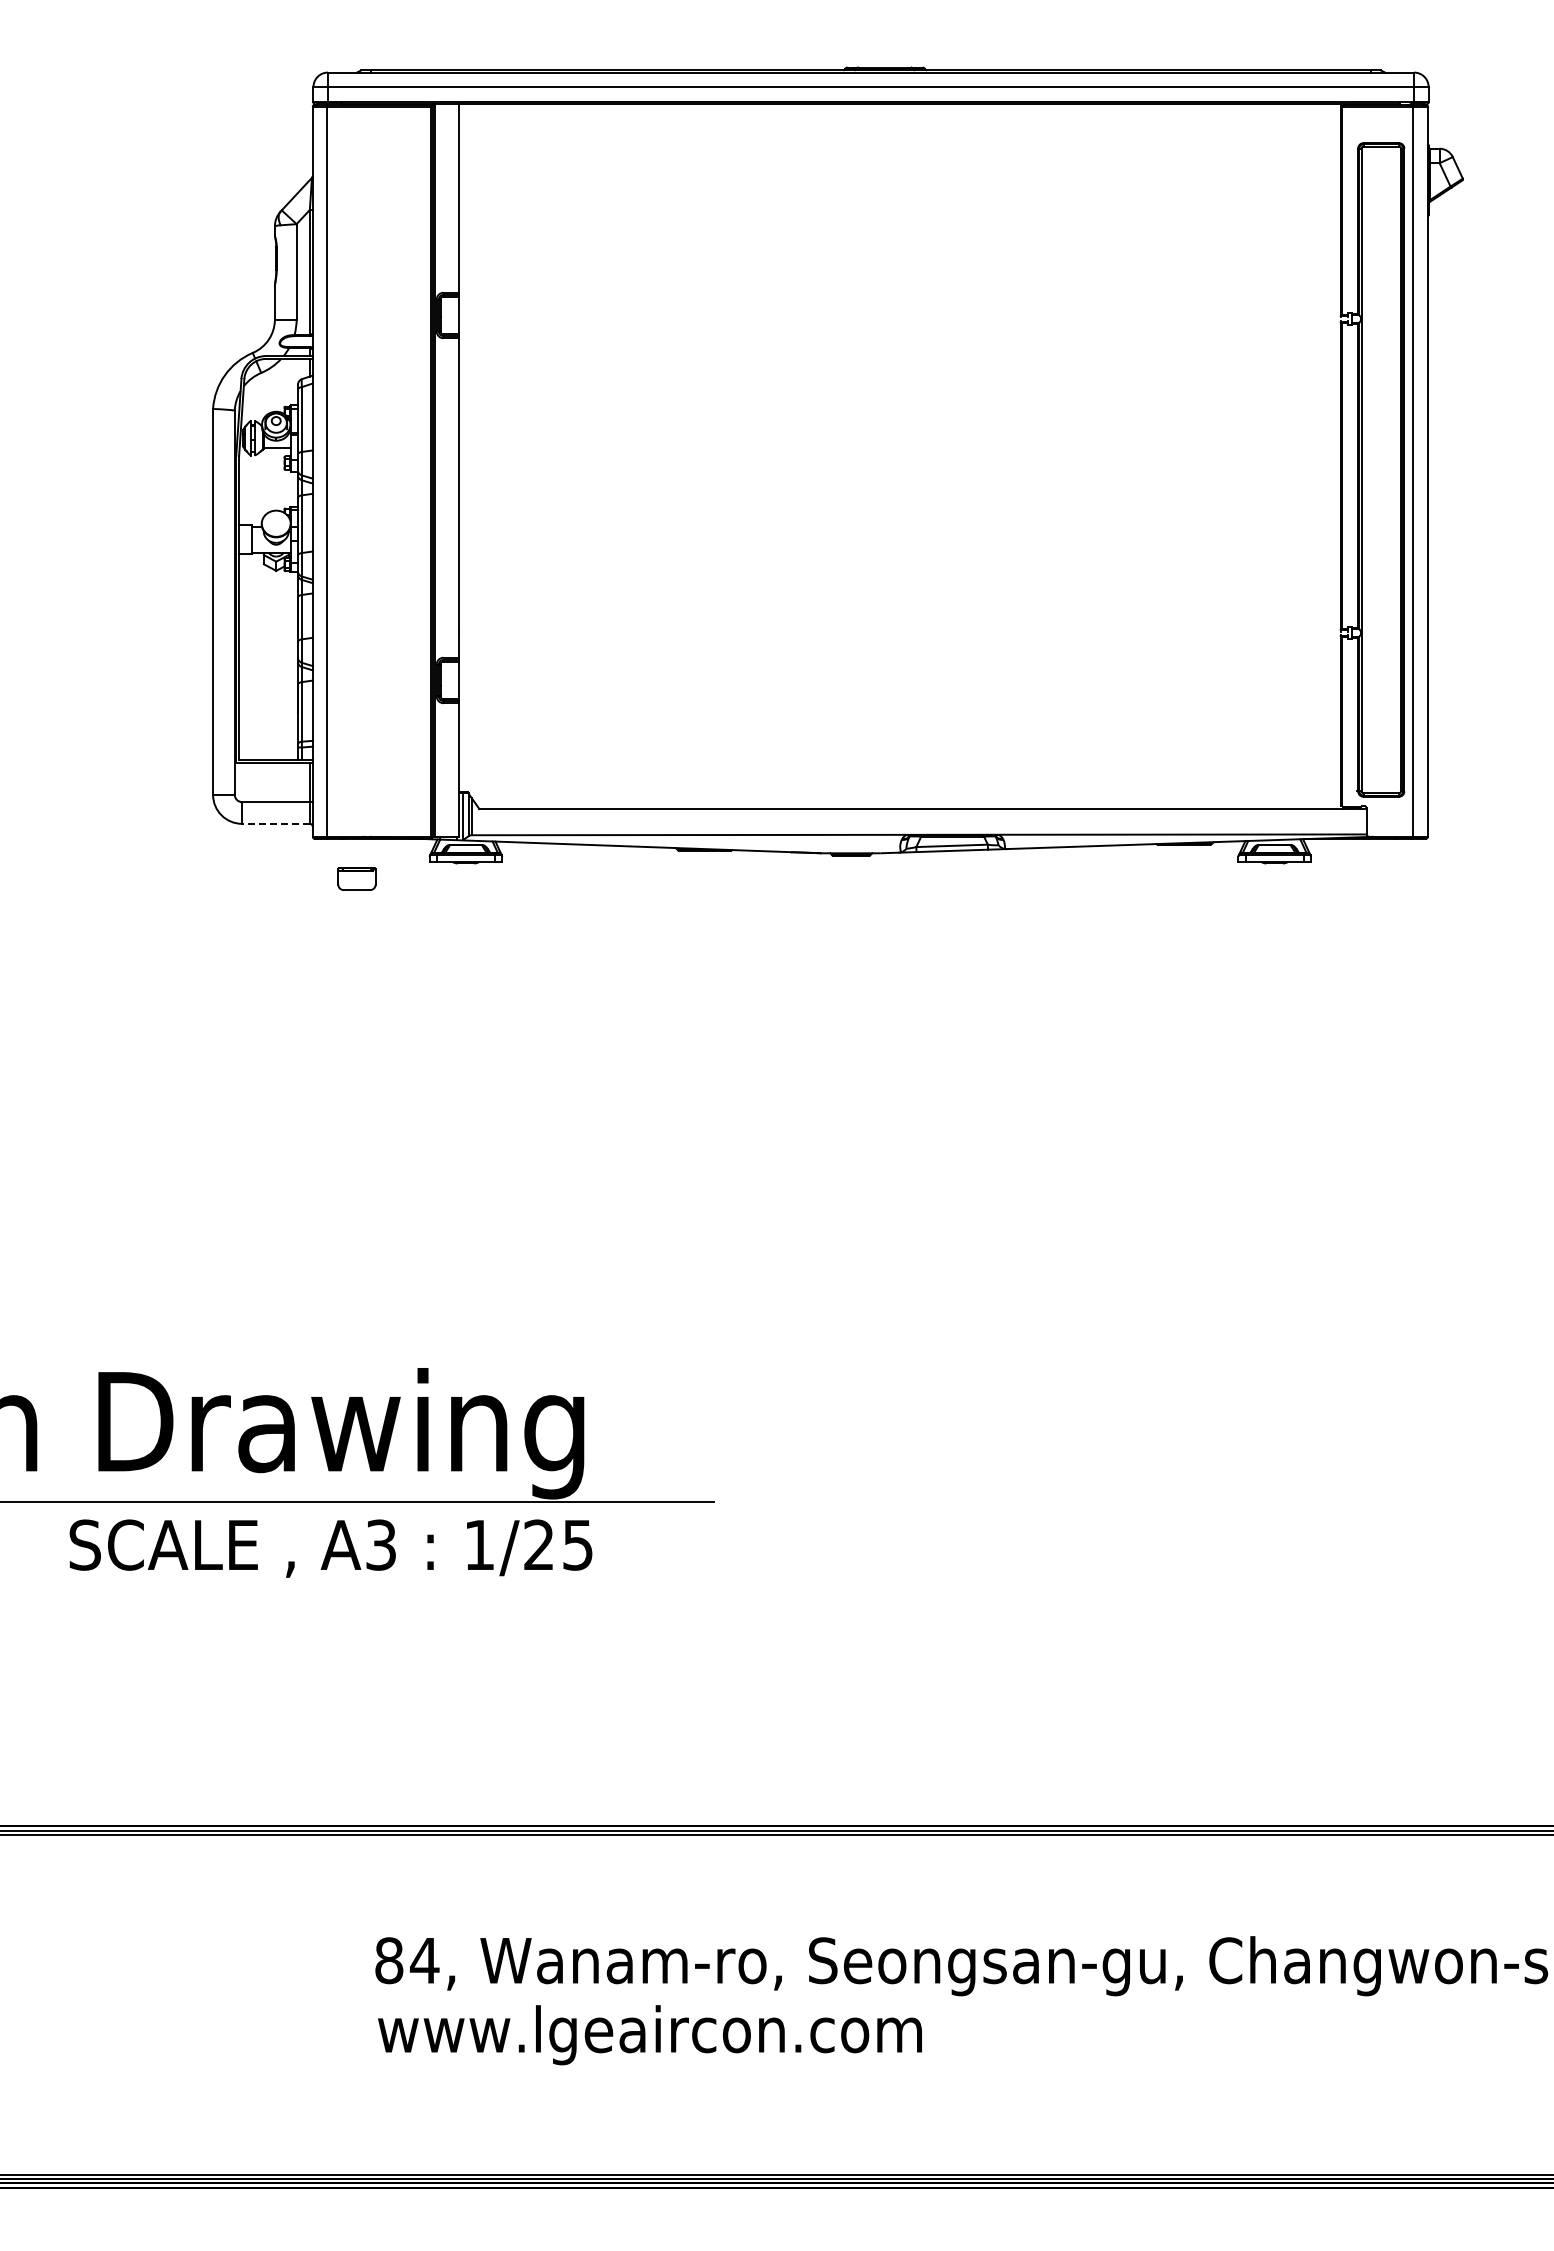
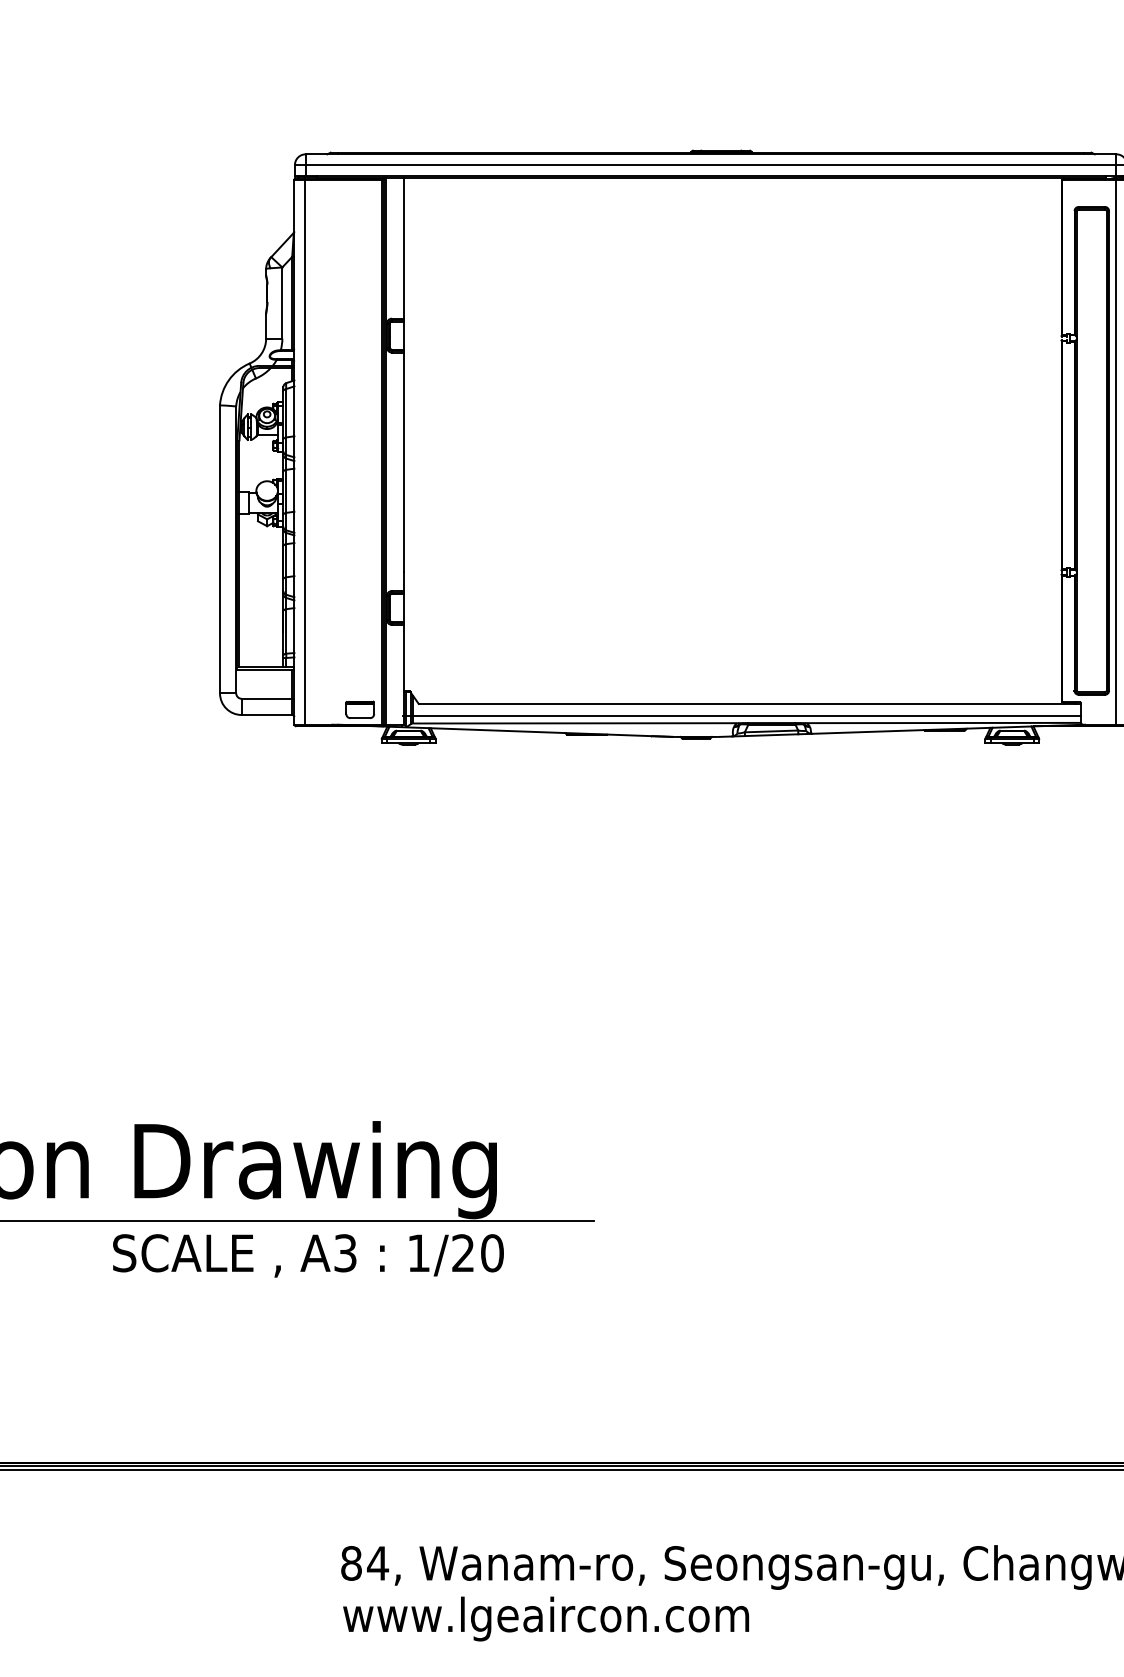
line: (275, 823) -> (266, 714), dashed -> solid
line: (912, 824) -> (741, 715), added
part: (356, 878) -> (359, 709), moved
text: (577, 1544) -> (491, 1252), 1/25 -> 1/20

